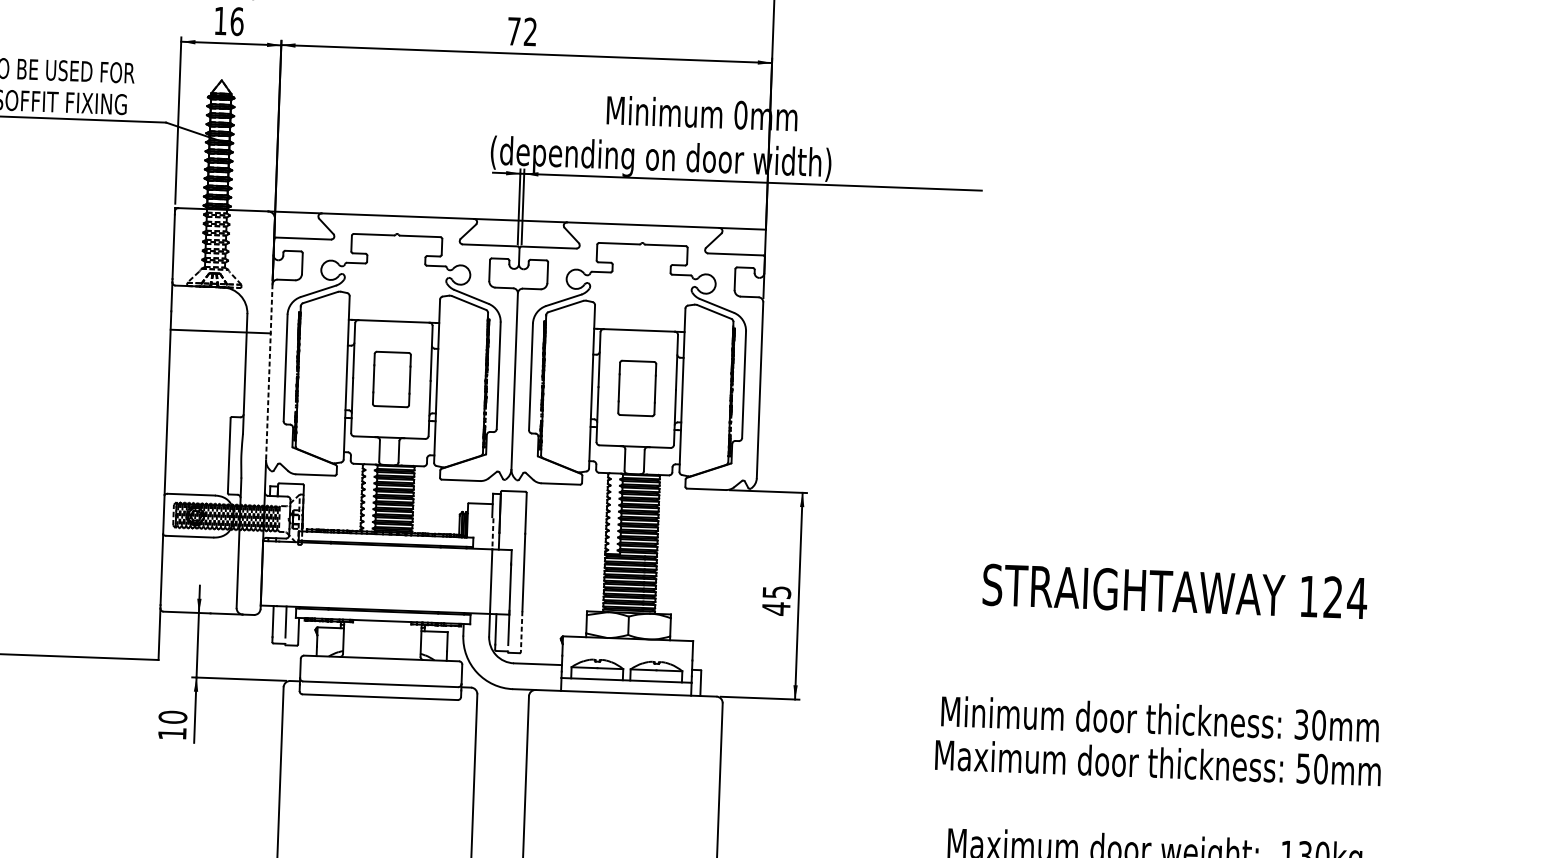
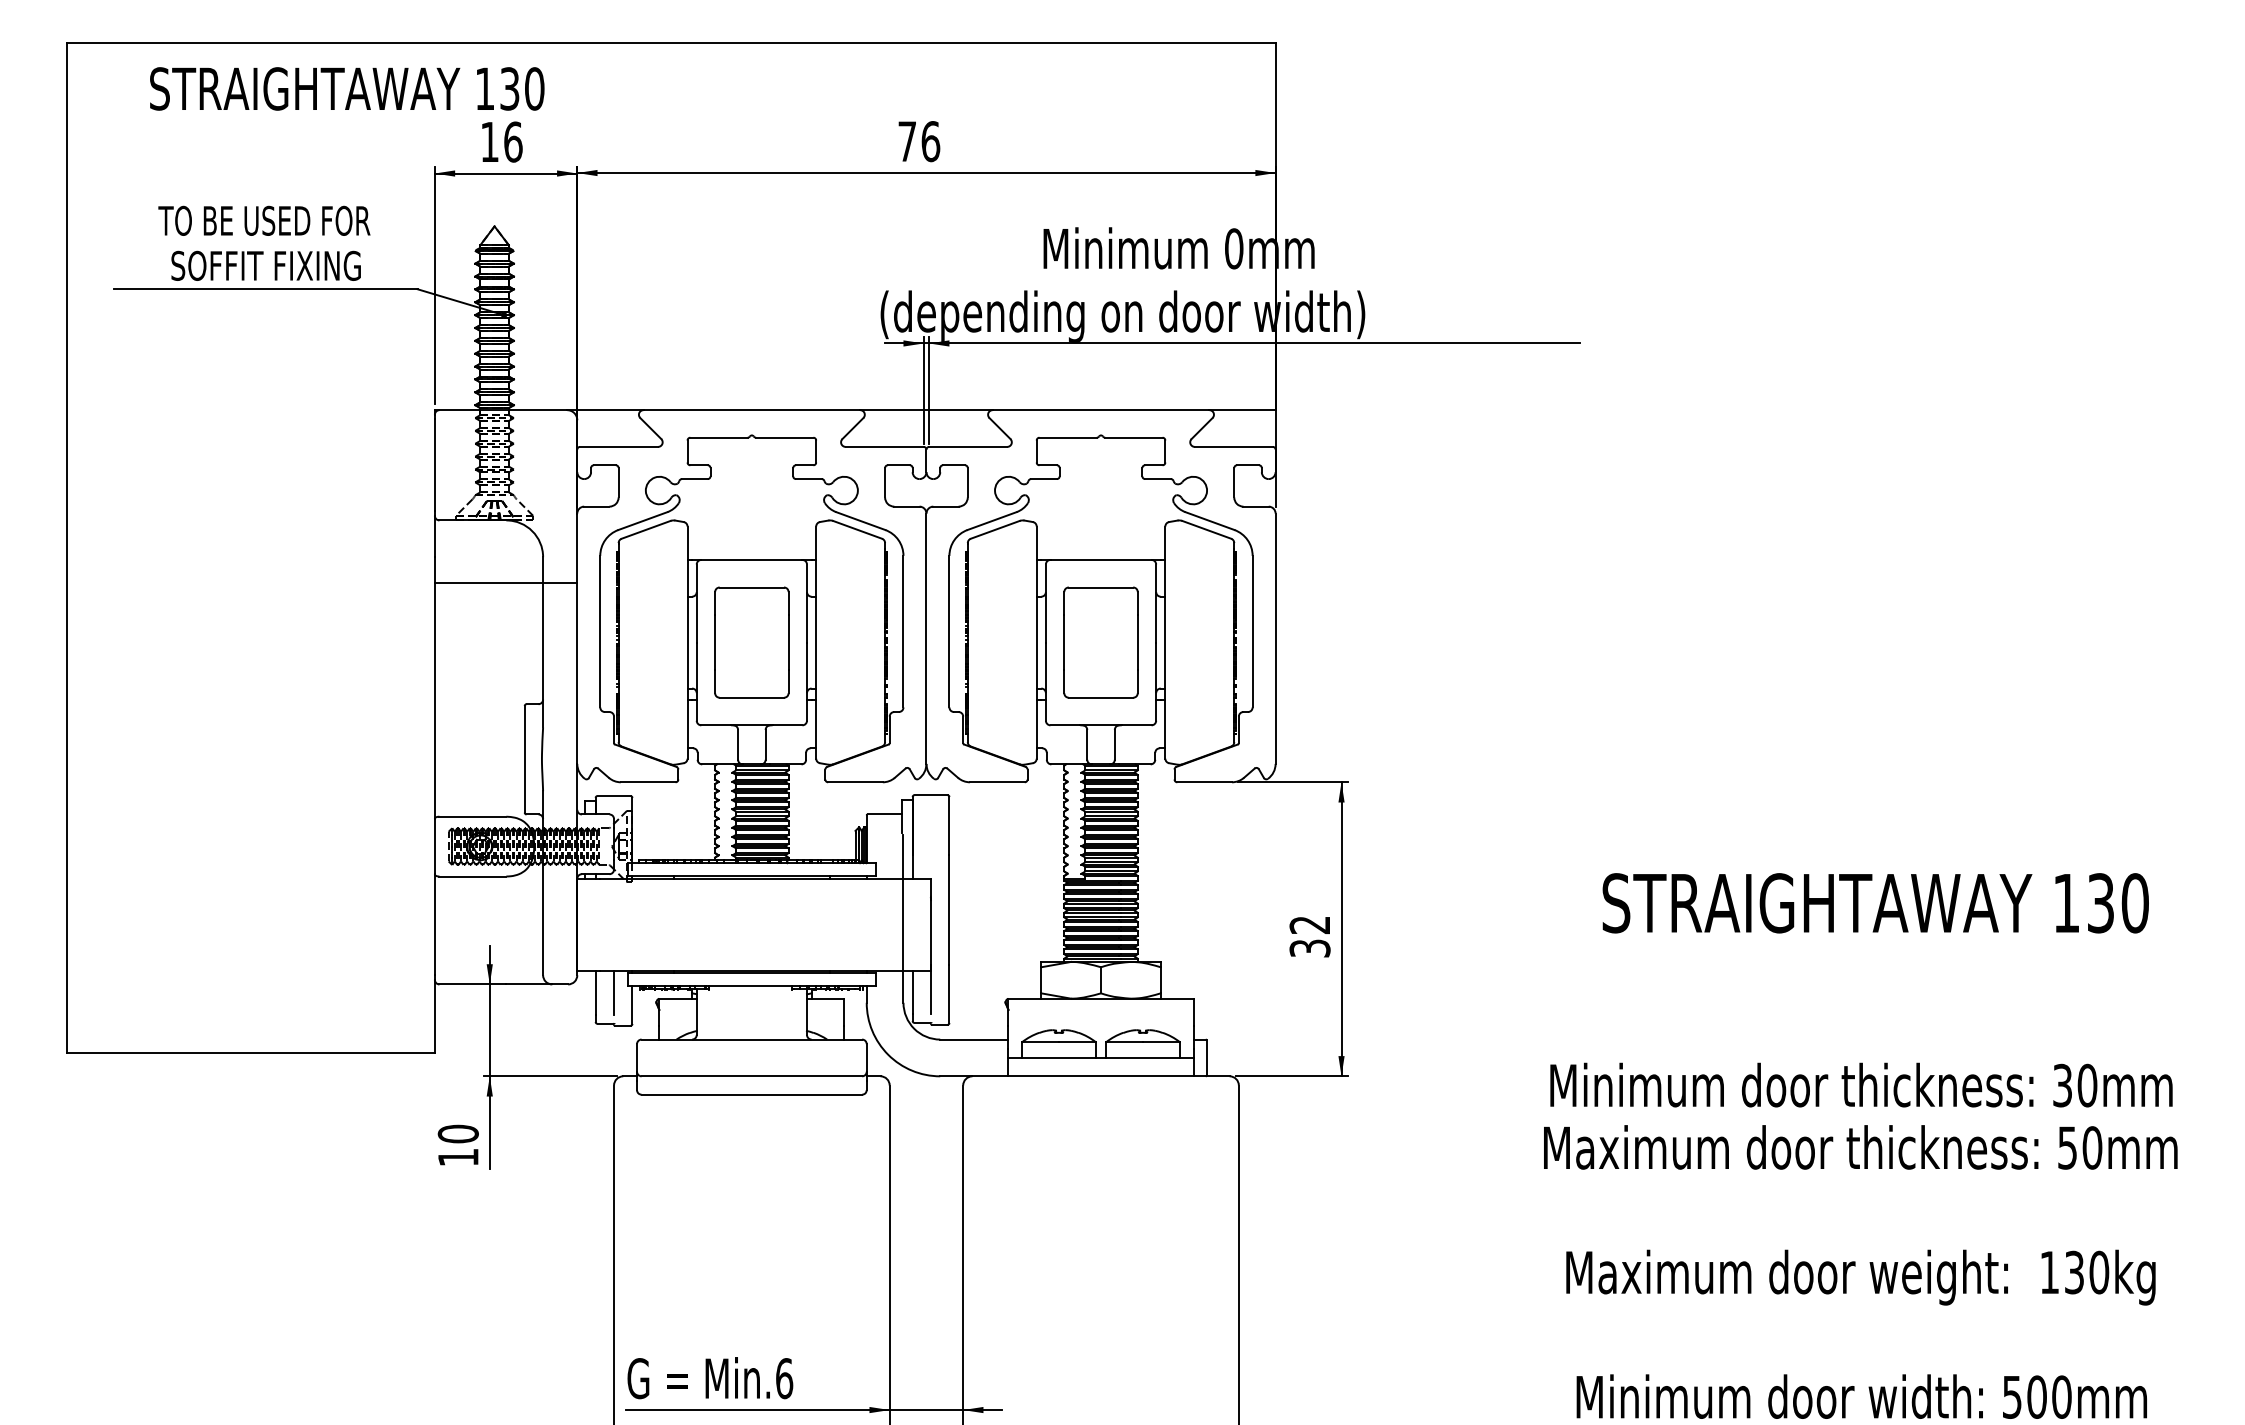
text: (530, 31) -> (930, 141), 72 -> 76
line: (269, 372) -> (577, 639), dashed -> solid
part: (391, 379) -> (751, 642), size x1.43
part: (636, 388) -> (1100, 642), size x1.43
line: (492, 534) -> (903, 857), dashed -> solid
text: (1345, 598) -> (2118, 903), 124 -> 130
text: (776, 601) -> (1309, 937), 45 -> 32
line: (521, 631) -> (949, 994), dashed -> solid

